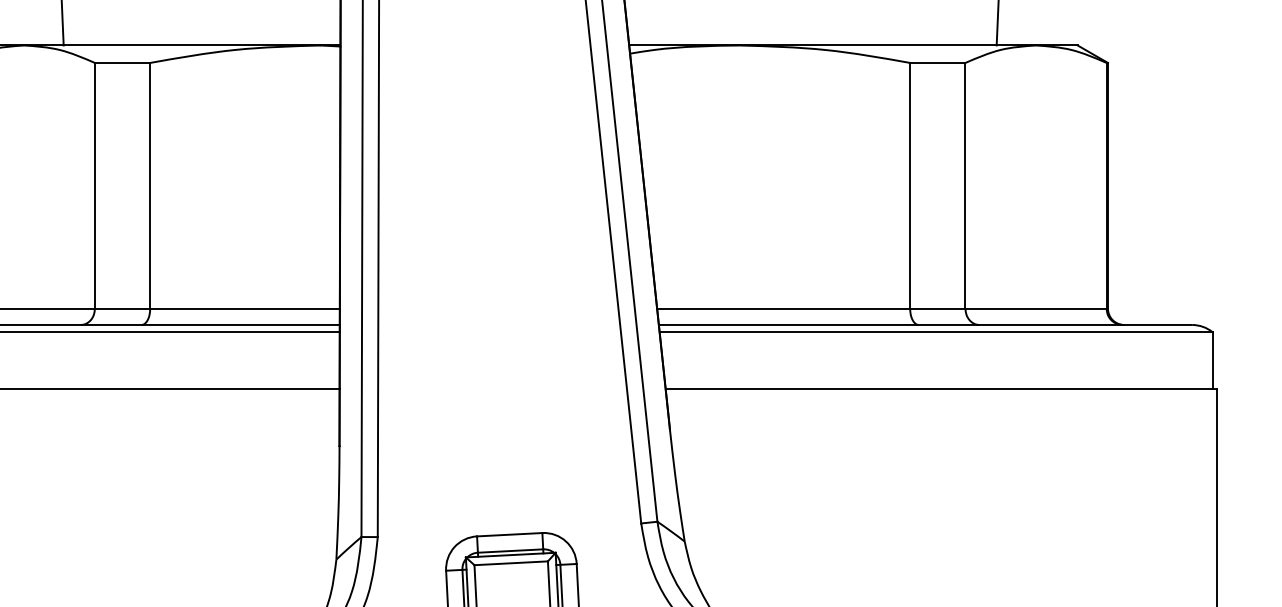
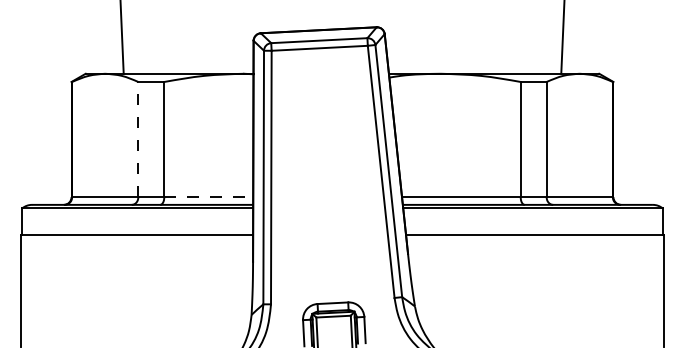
line: (95, 185) -> (138, 139), solid -> dashed
line: (246, 309) -> (209, 197), solid -> dashed

